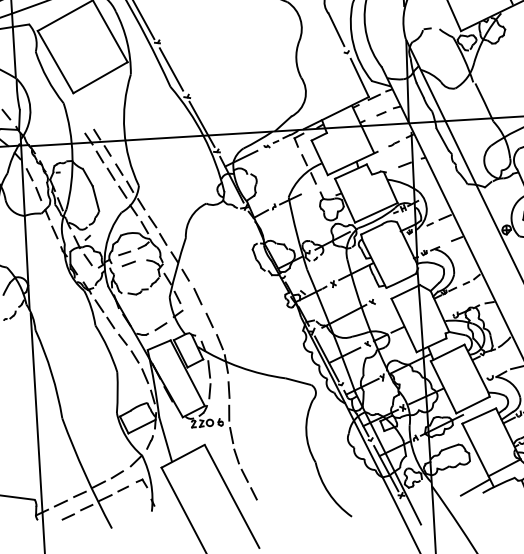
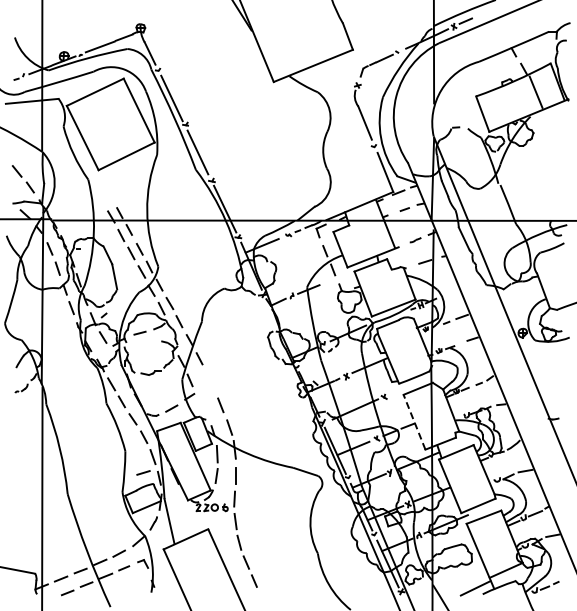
line: (128, 263) -> (143, 472), moved
line: (197, 296) -> (210, 380), removed
line: (404, 325) -> (414, 422), solid -> dashed

